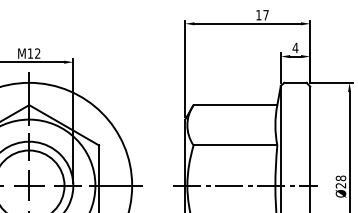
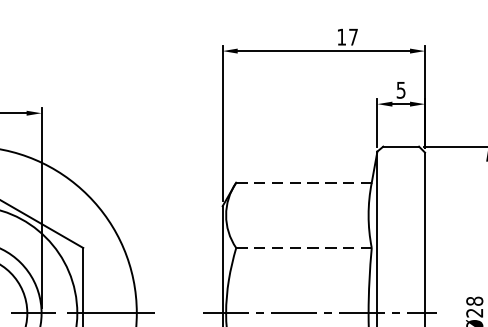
text: (295, 47) -> (401, 89), 4 -> 5
line: (235, 105) -> (304, 183), solid -> dashed
line: (235, 145) -> (304, 248), solid -> dashed

